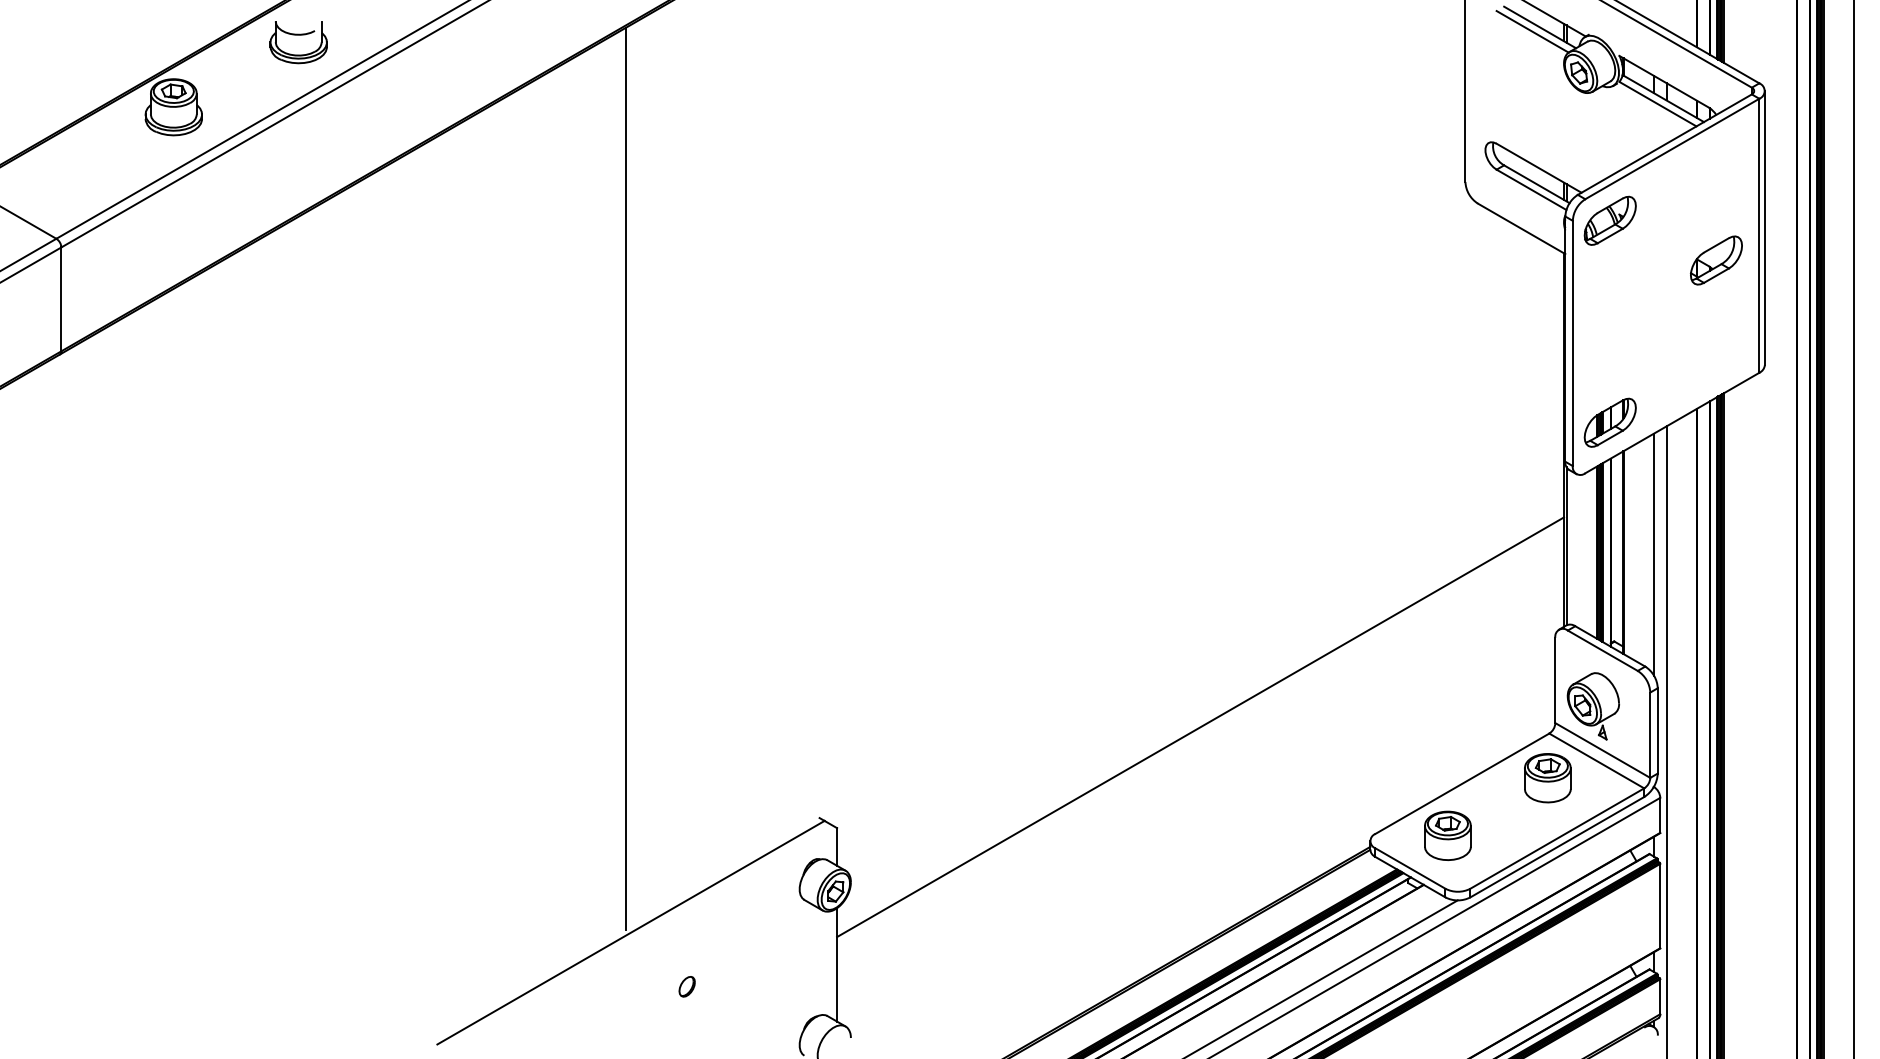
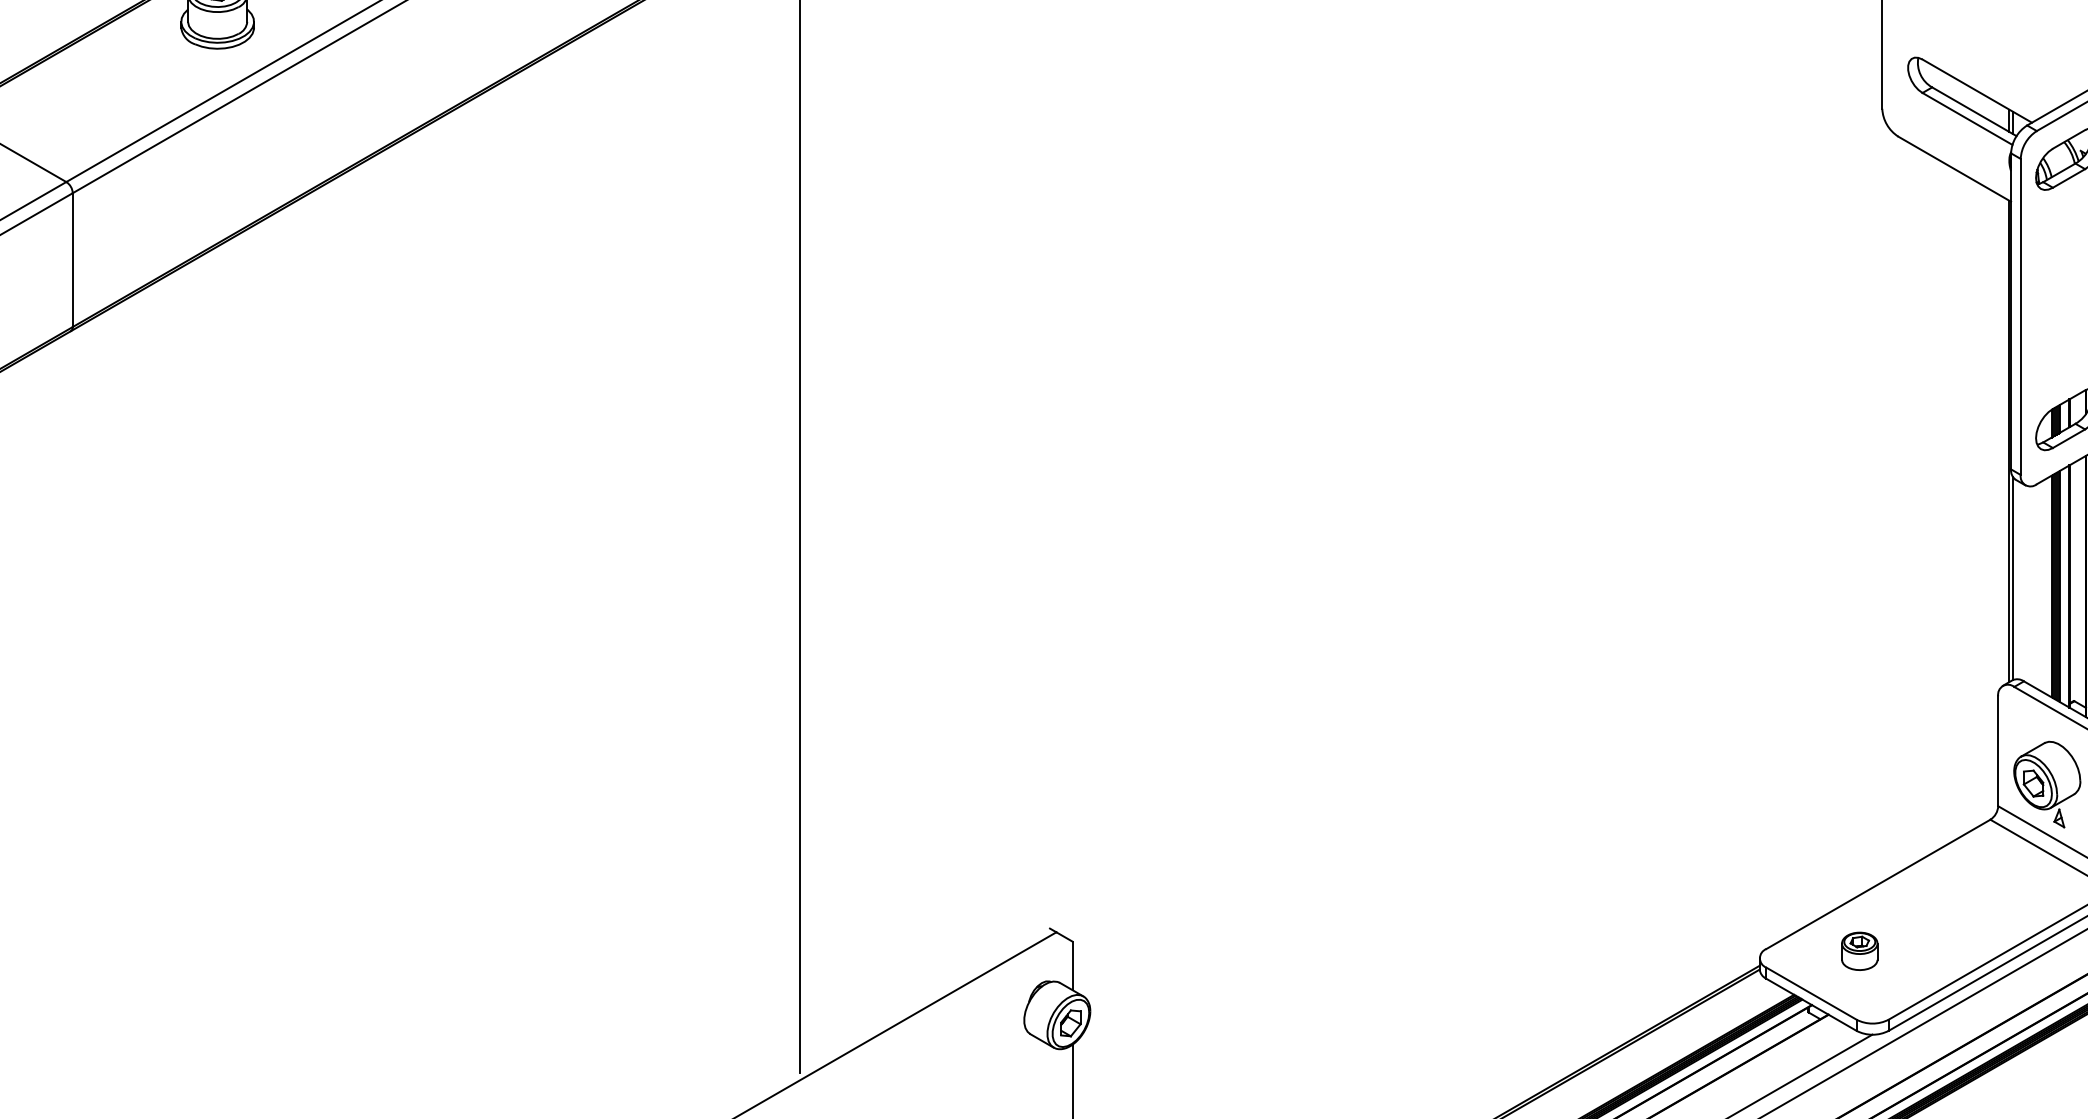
line: (1200, 727) -> (1540, 811), removed
part: (1547, 778) -> (1988, 877), removed
part: (1447, 835) -> (1859, 951), size x0.6

